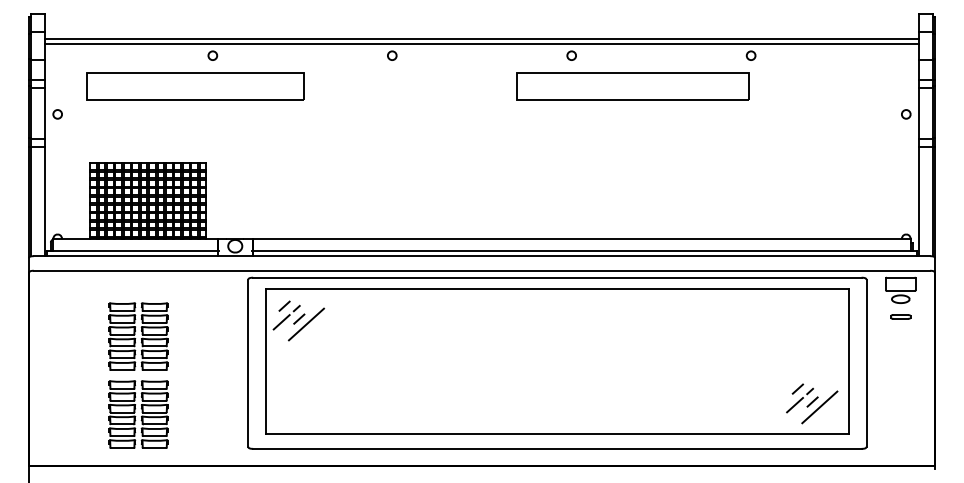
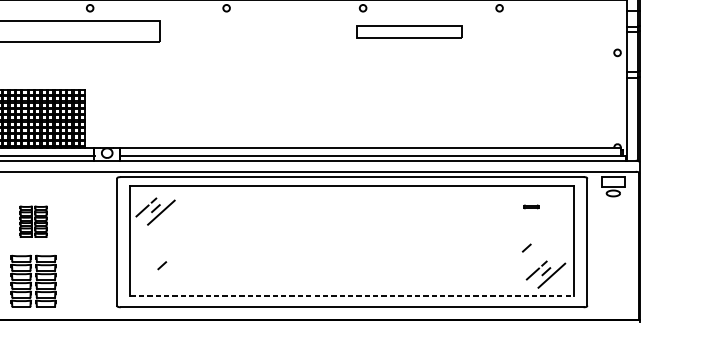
part: (632, 86) -> (409, 31), size x0.6
line: (284, 305) -> (162, 265), moved
part: (900, 316) -> (531, 206), moved
part: (138, 336) -> (33, 221), size x0.6
line: (797, 388) -> (526, 247), moved
line: (557, 433) -> (352, 295), solid -> dashed

